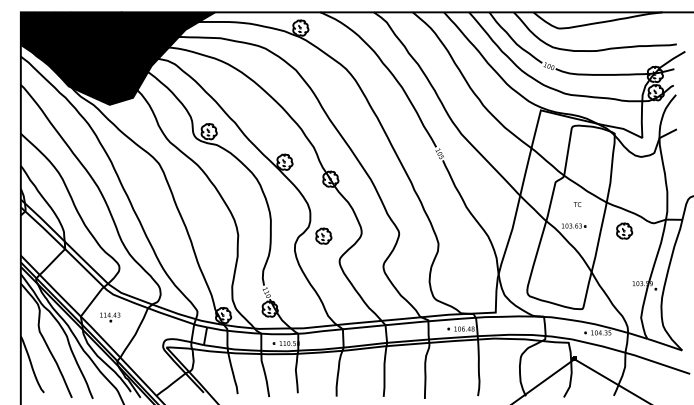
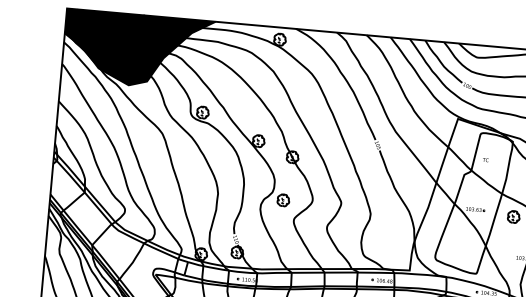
text: (577, 204) -> (485, 160), moved
part: (110, 317) -> (114, 247), removed

